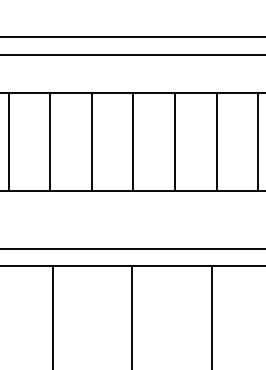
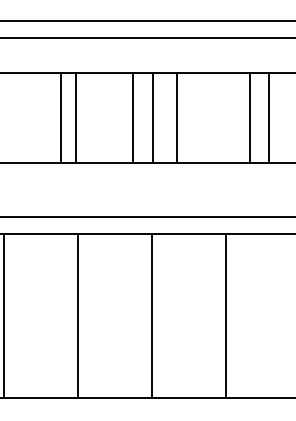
line: (9, 141) -> (61, 117), moved
line: (92, 141) -> (133, 117), moved
line: (175, 141) -> (176, 117), moved
line: (217, 141) -> (250, 117), moved

